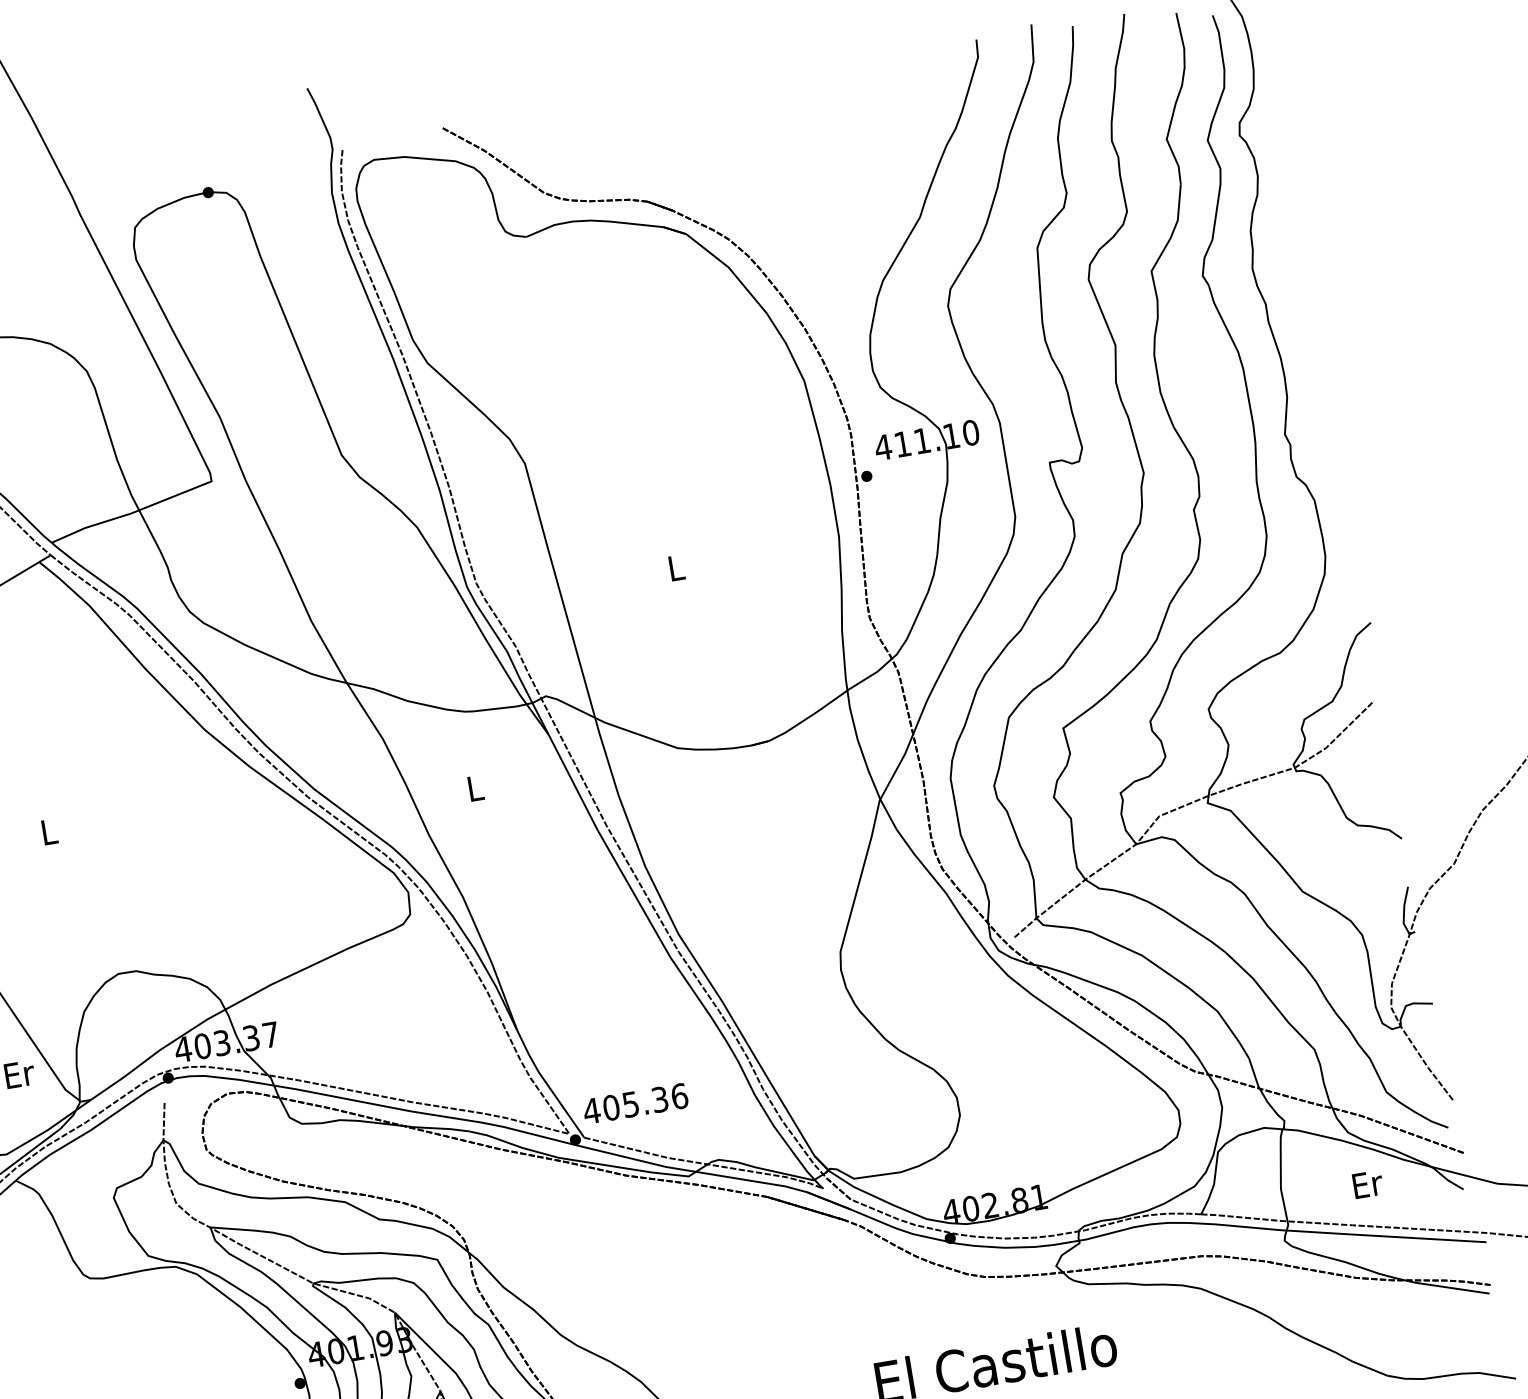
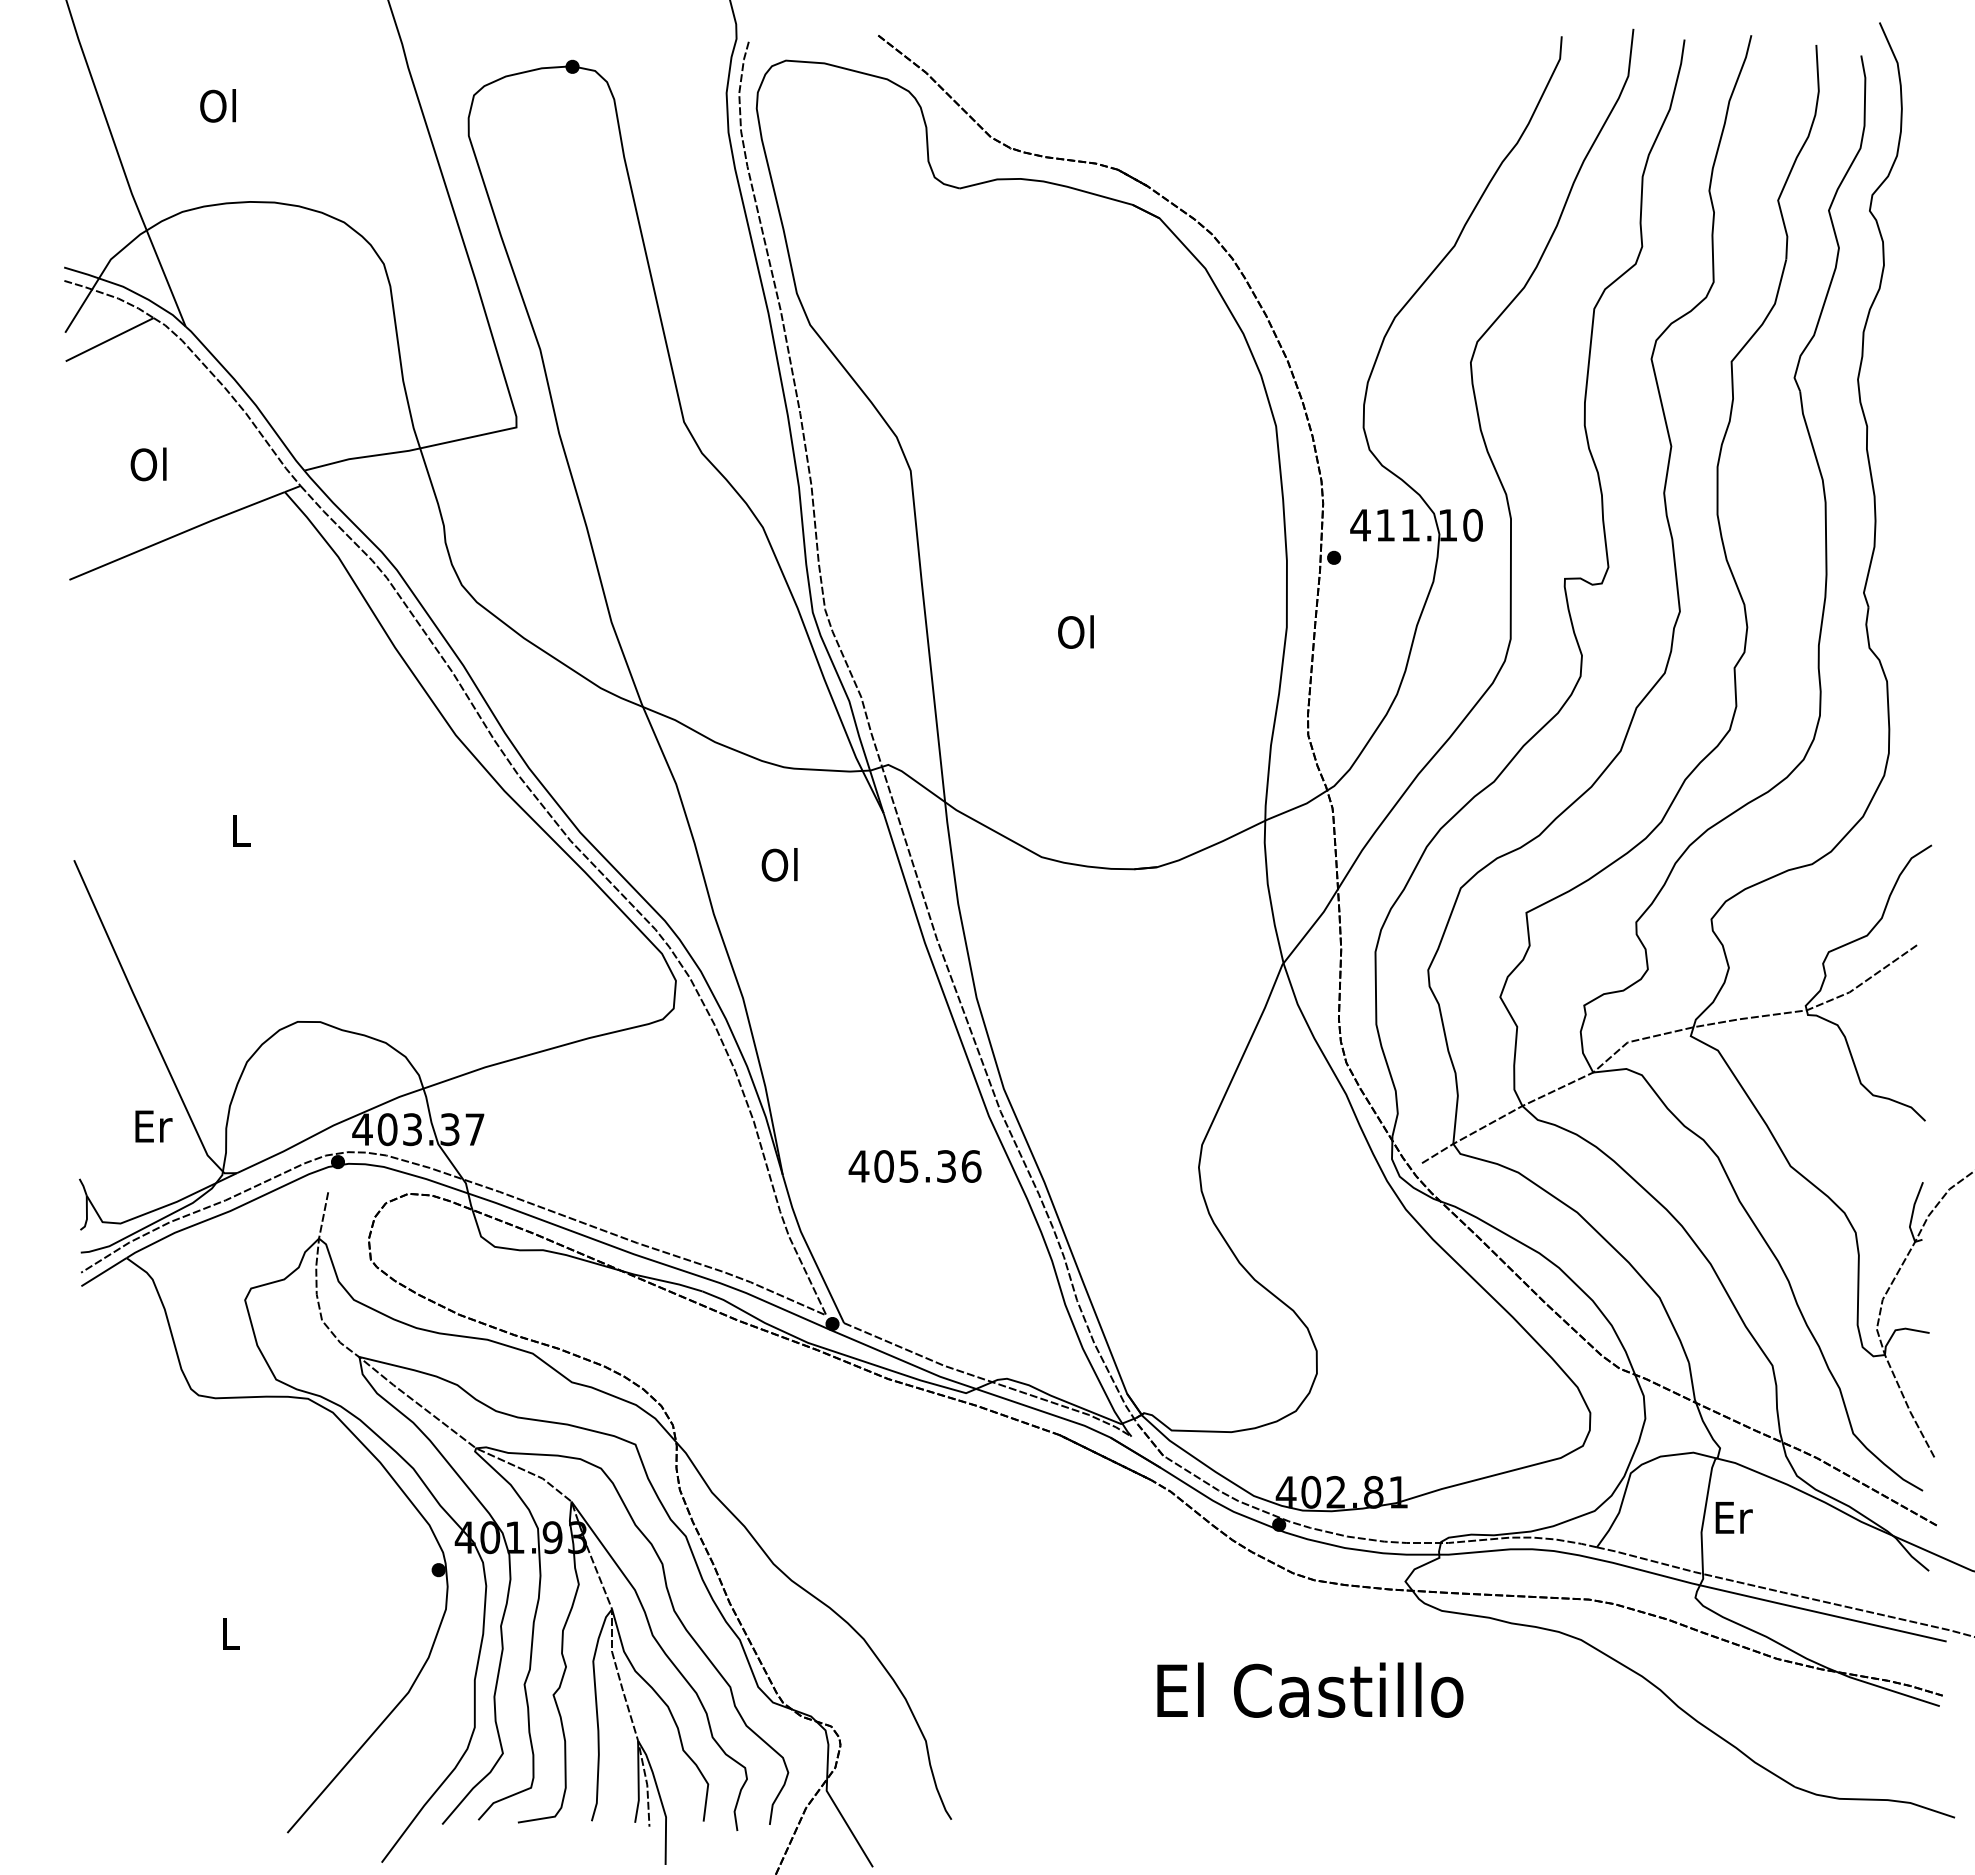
text: (674, 567) -> (1075, 631), L -> Ol
text: (473, 788) -> (779, 864), L -> Ol
text: (635, 1103) -> (914, 1166), moved
text: (1367, 1184) -> (1733, 1517), moved

